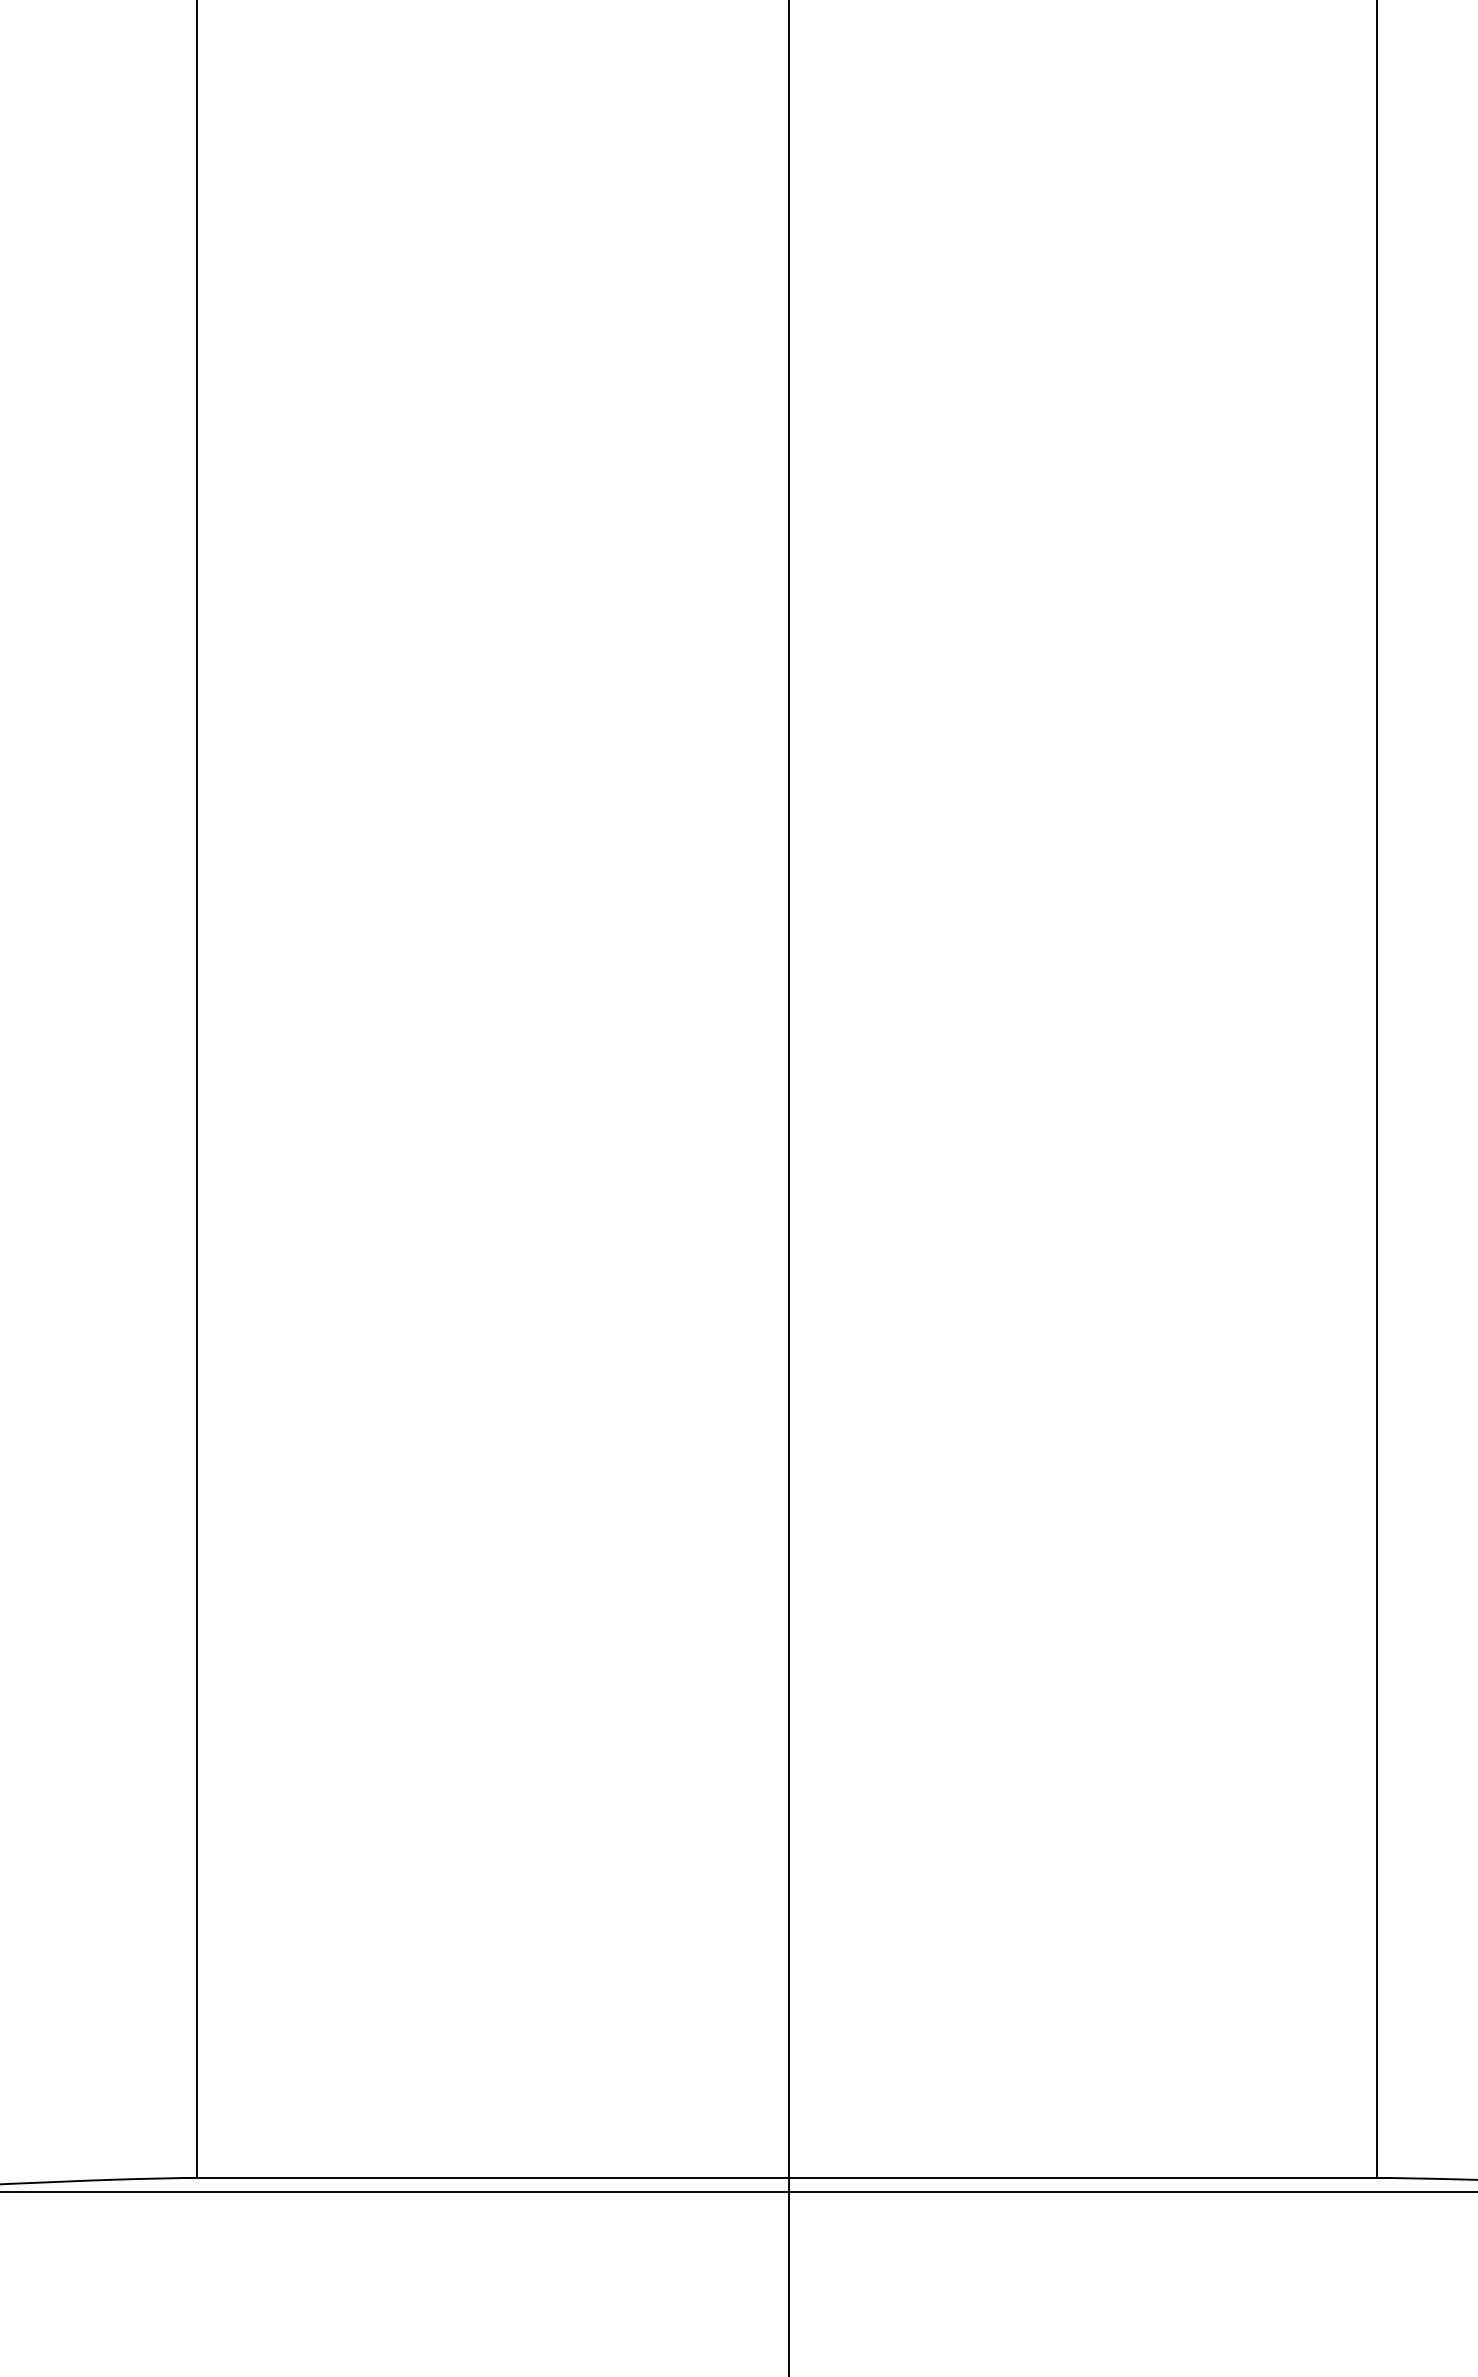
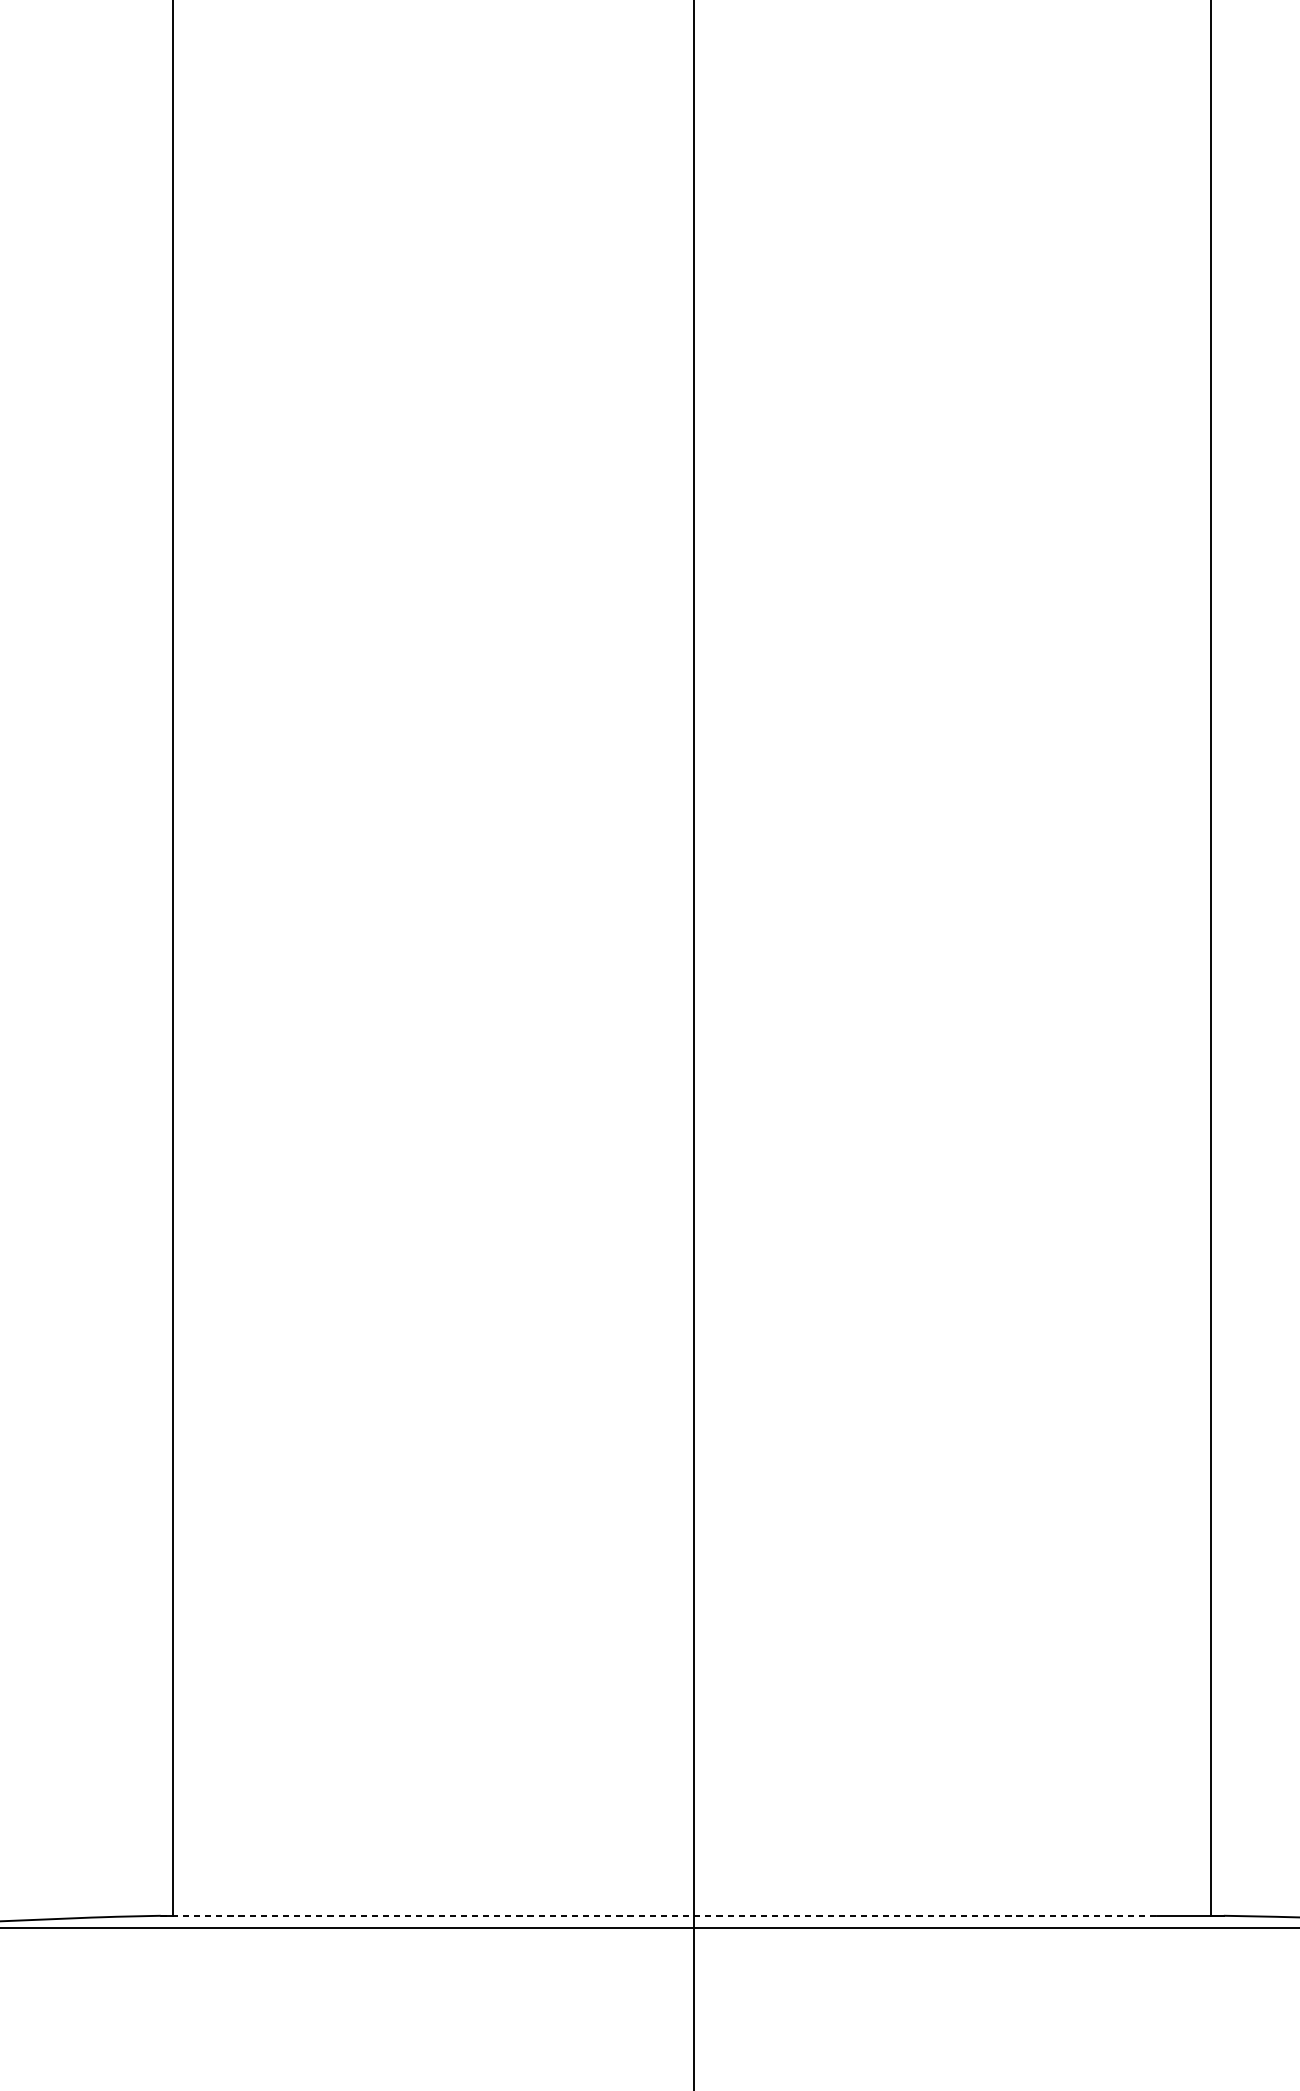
line: (749, 2178) -> (659, 1916), solid -> dashed

